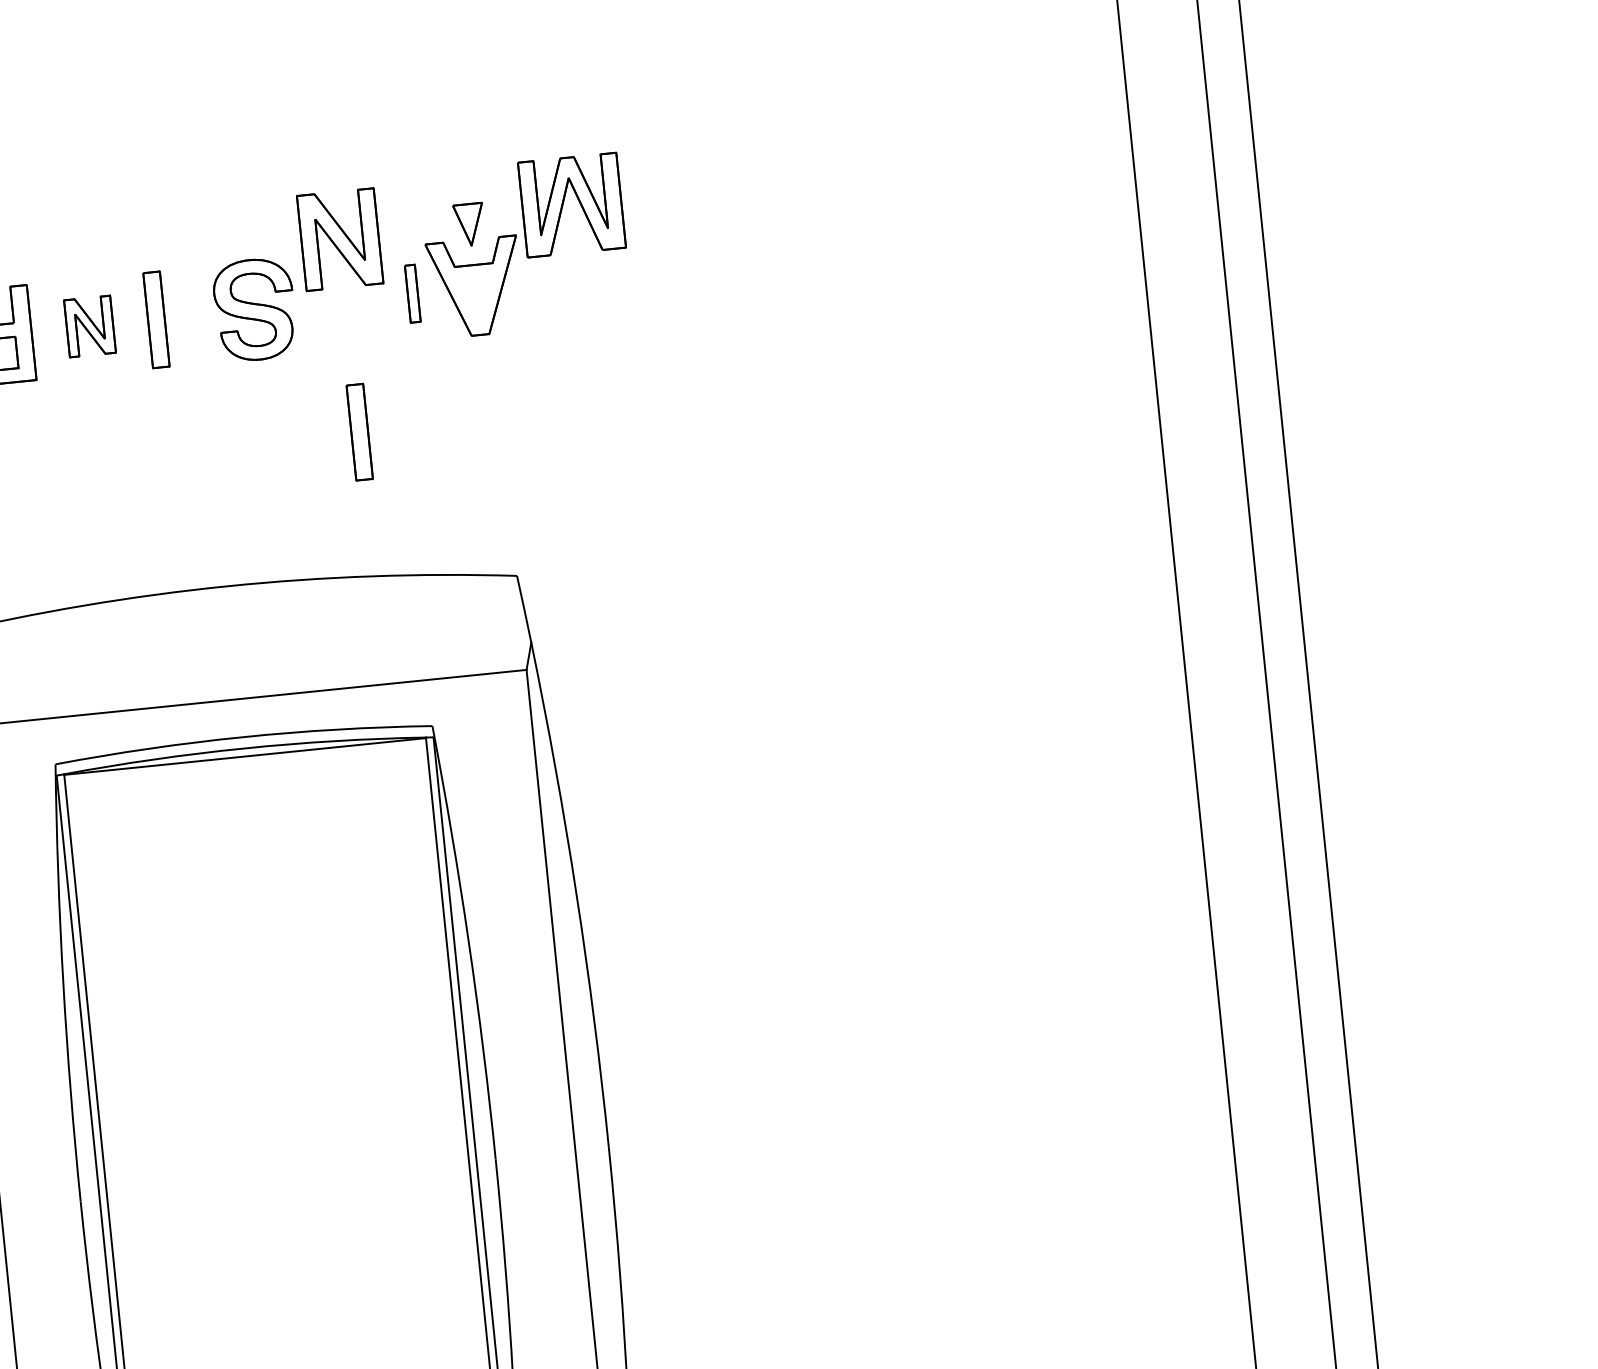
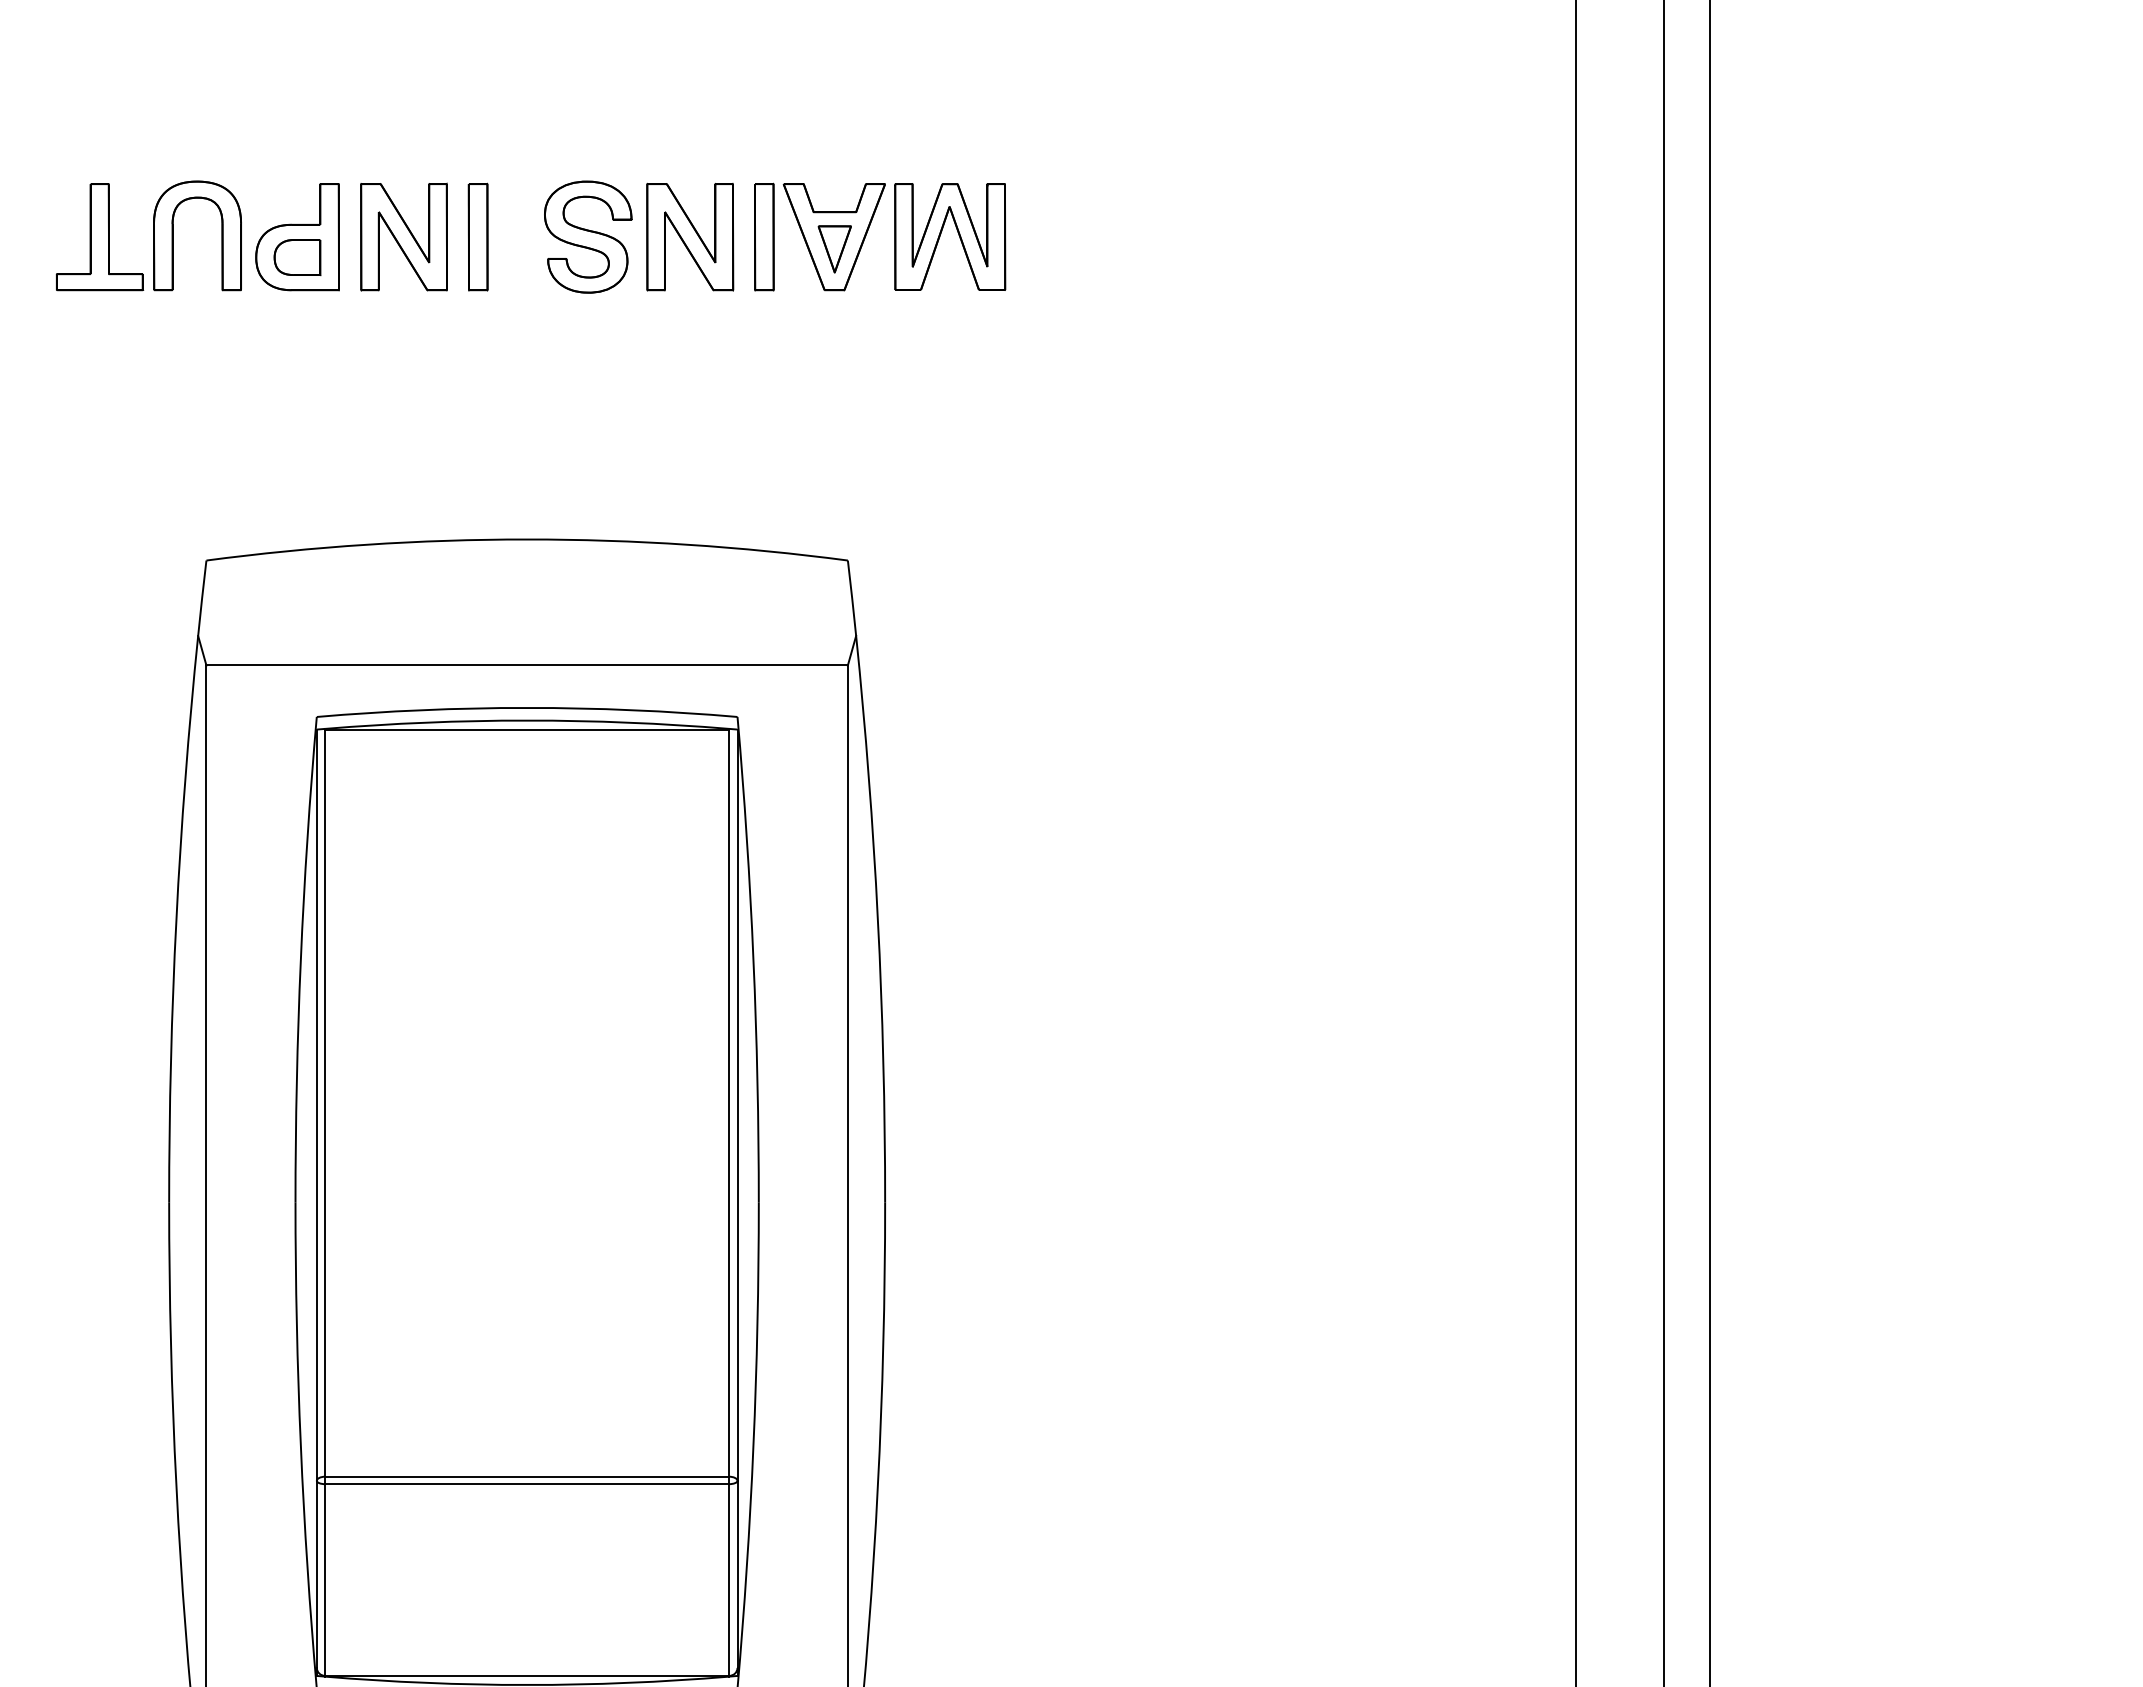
part: (578, 200) -> (957, 232), moved
part: (469, 225) -> (834, 249), moved
part: (340, 239) -> (690, 237), moved
part: (412, 293) -> (764, 236), size x1.67
part: (89, 326) -> (403, 236), size x1.67
part: (359, 431) -> (689, 383), removed

